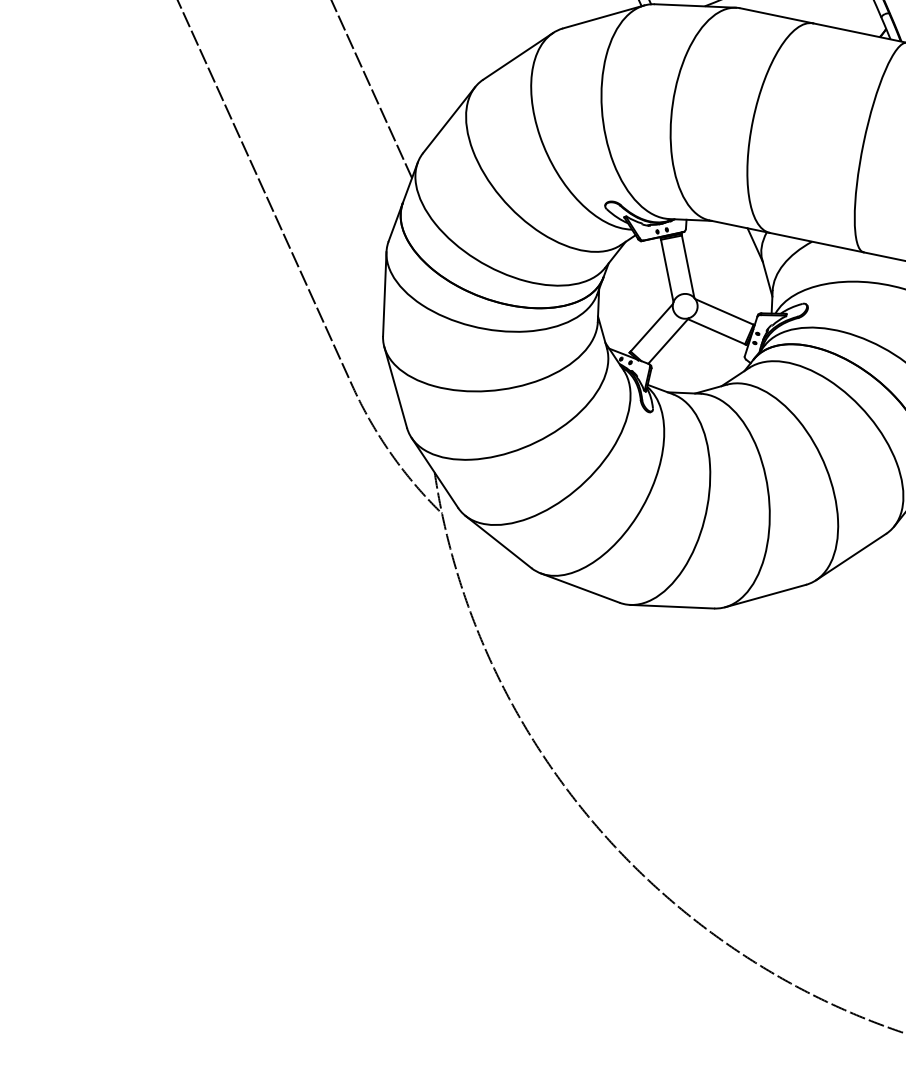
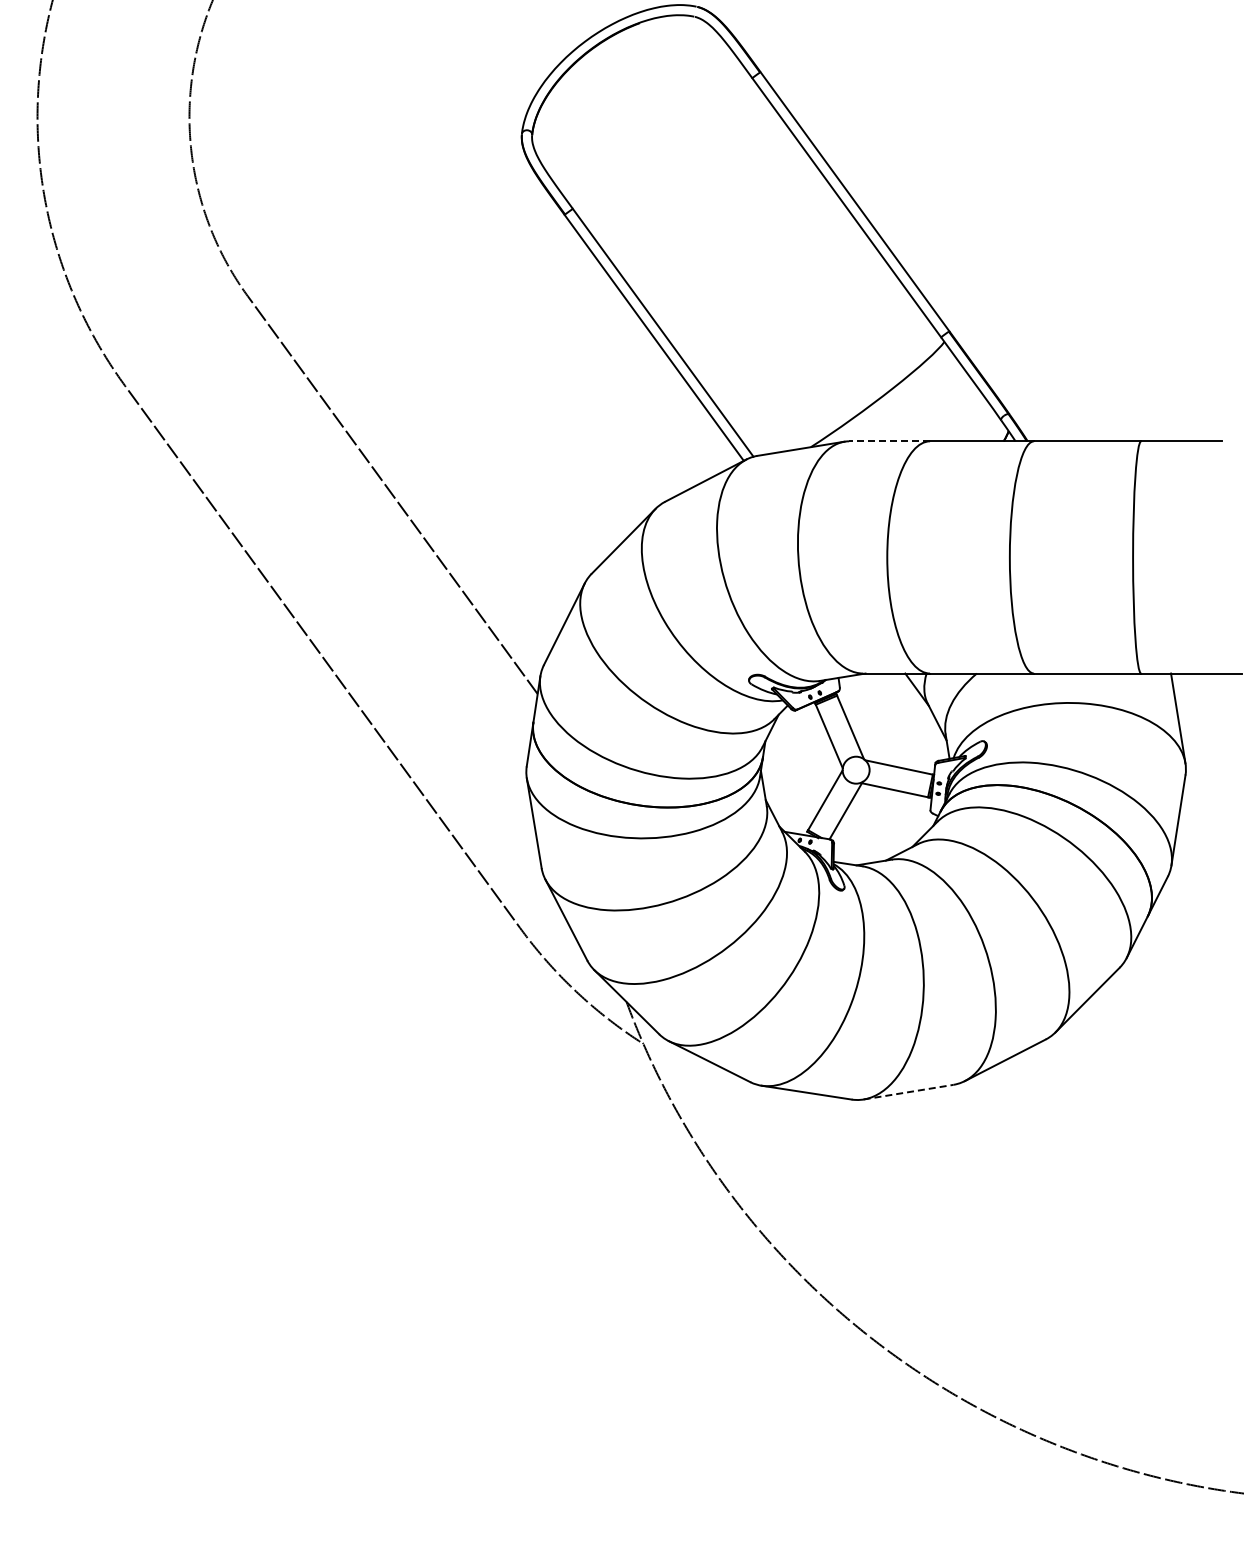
line: (776, 15) -> (889, 441), solid -> dashed
line: (672, 607) -> (908, 1092), solid -> dashed

